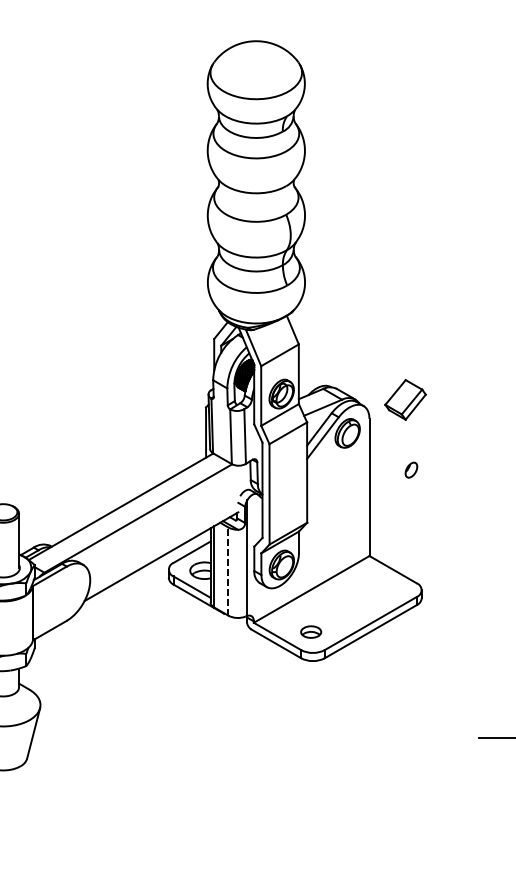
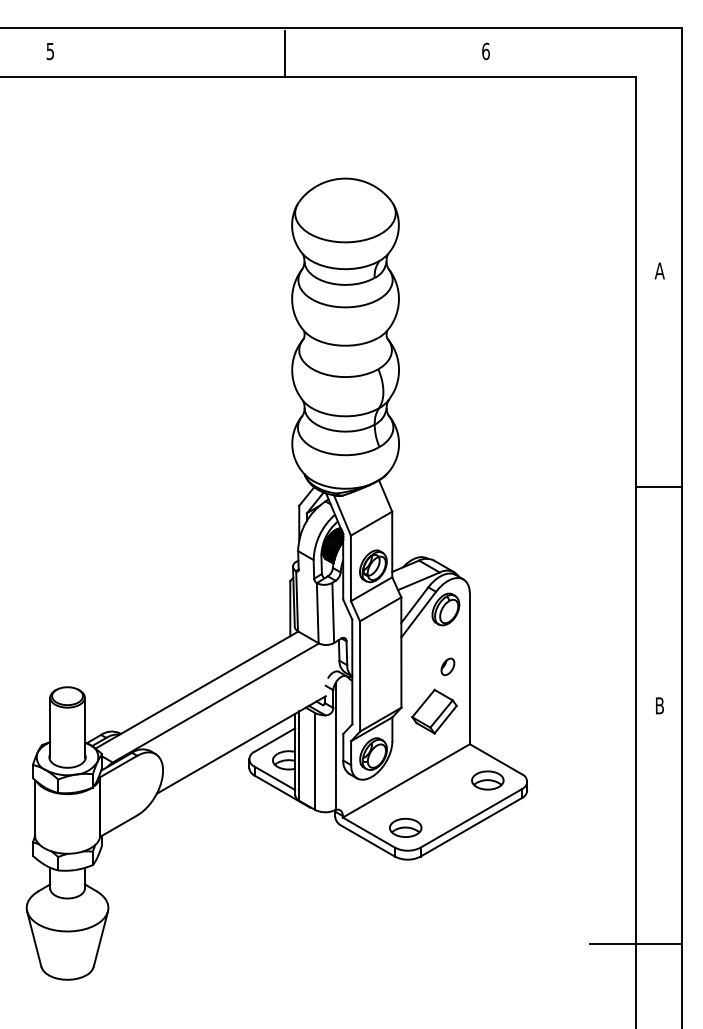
part: (405, 399) -> (434, 711), moved
part: (411, 469) -> (447, 666), moved
line: (228, 570) -> (314, 760), dashed -> solid
part: (385, 589) -> (487, 780), added
part: (310, 631) -> (405, 827), size x1.43

